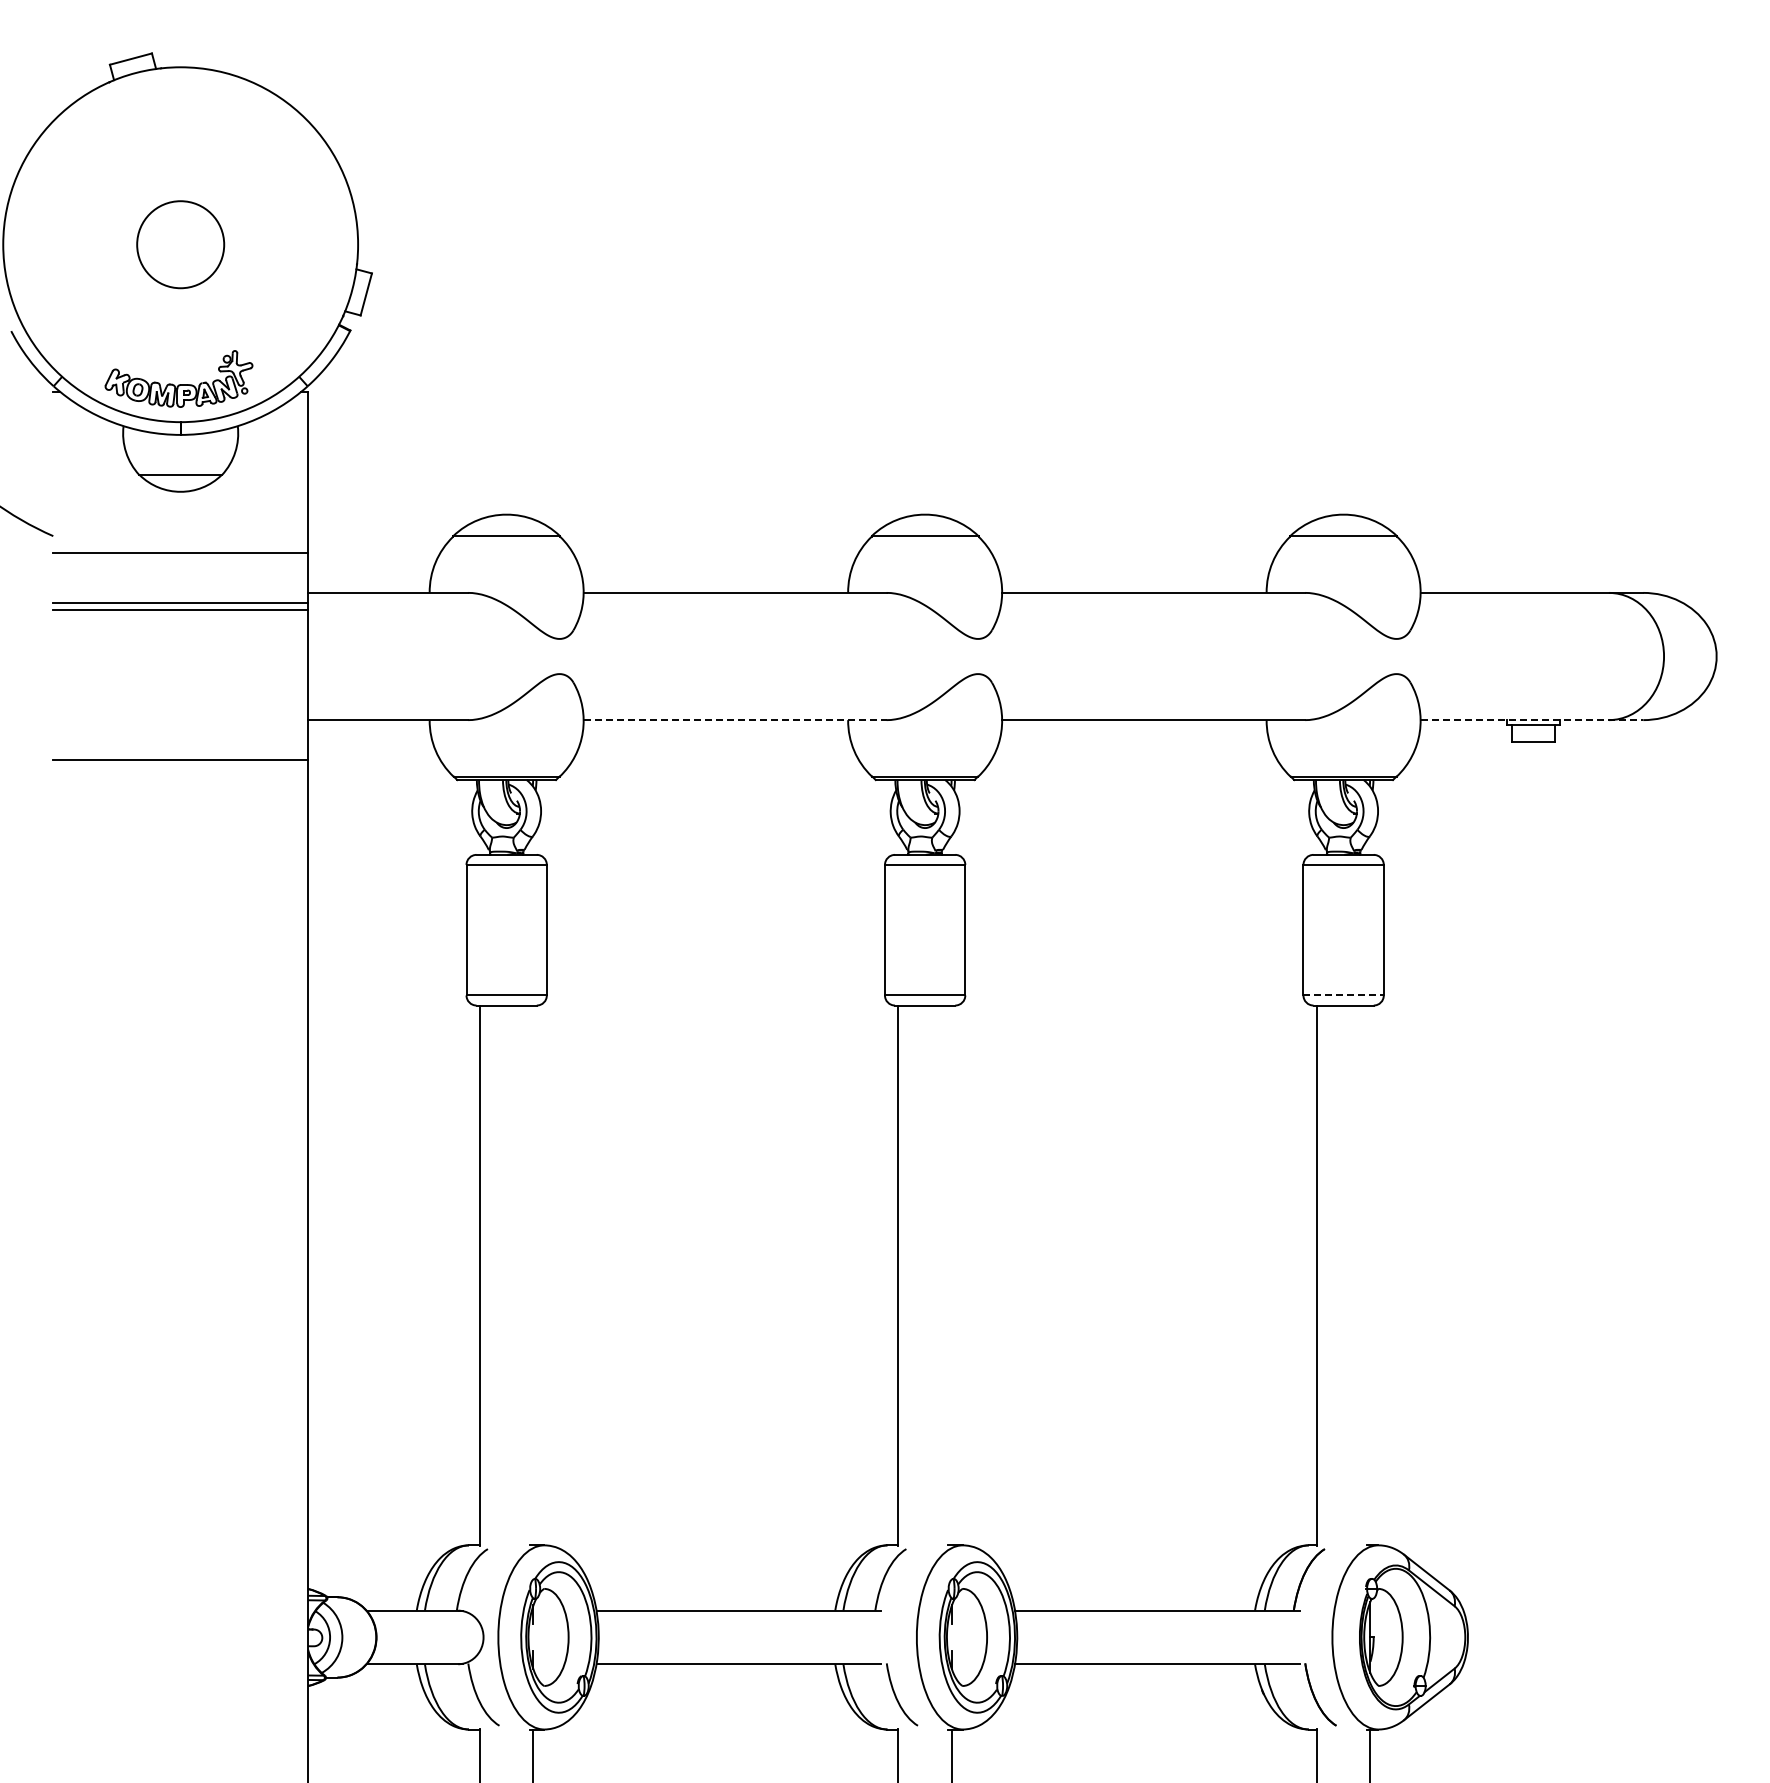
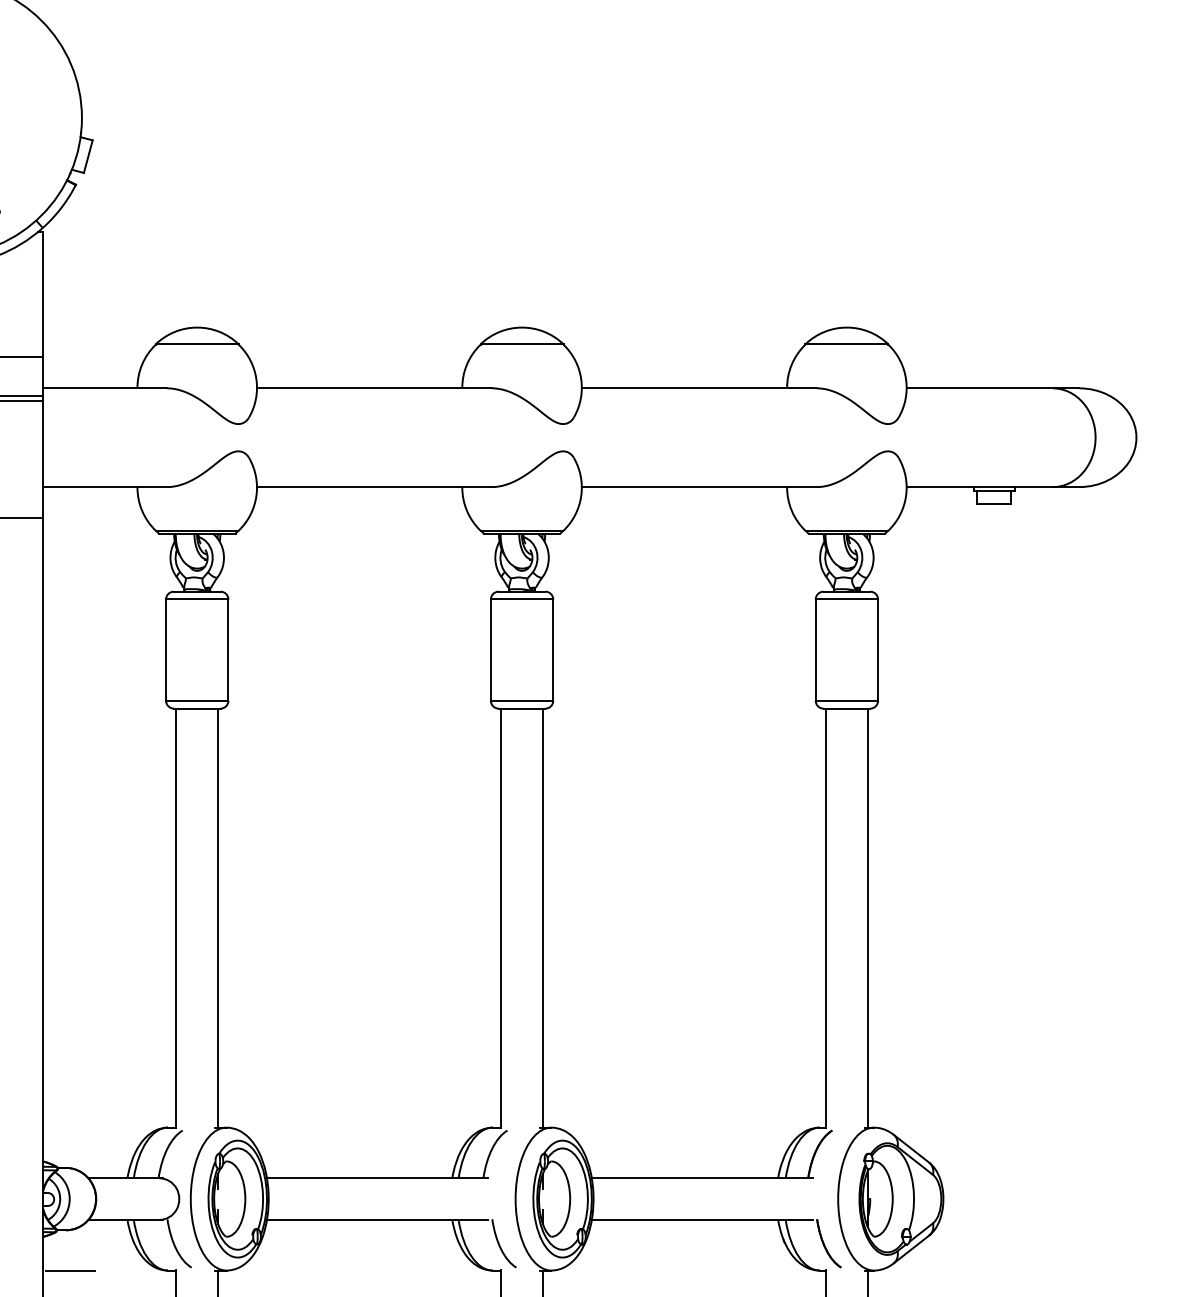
line: (735, 720) -> (374, 487), dashed -> solid
line: (1532, 720) -> (993, 487), dashed -> solid
line: (1344, 995) -> (847, 700), dashed -> solid
line: (533, 1275) -> (218, 918), added
line: (951, 1275) -> (542, 918), added
line: (1370, 1275) -> (867, 918), added
line: (342, 1729) -> (69, 1270), added

